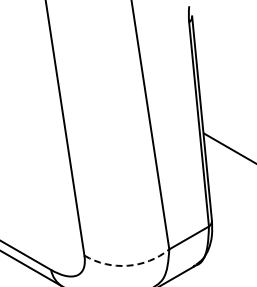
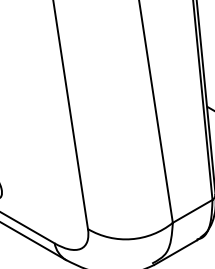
arc: (127, 265) -> (131, 238), dashed -> solid

